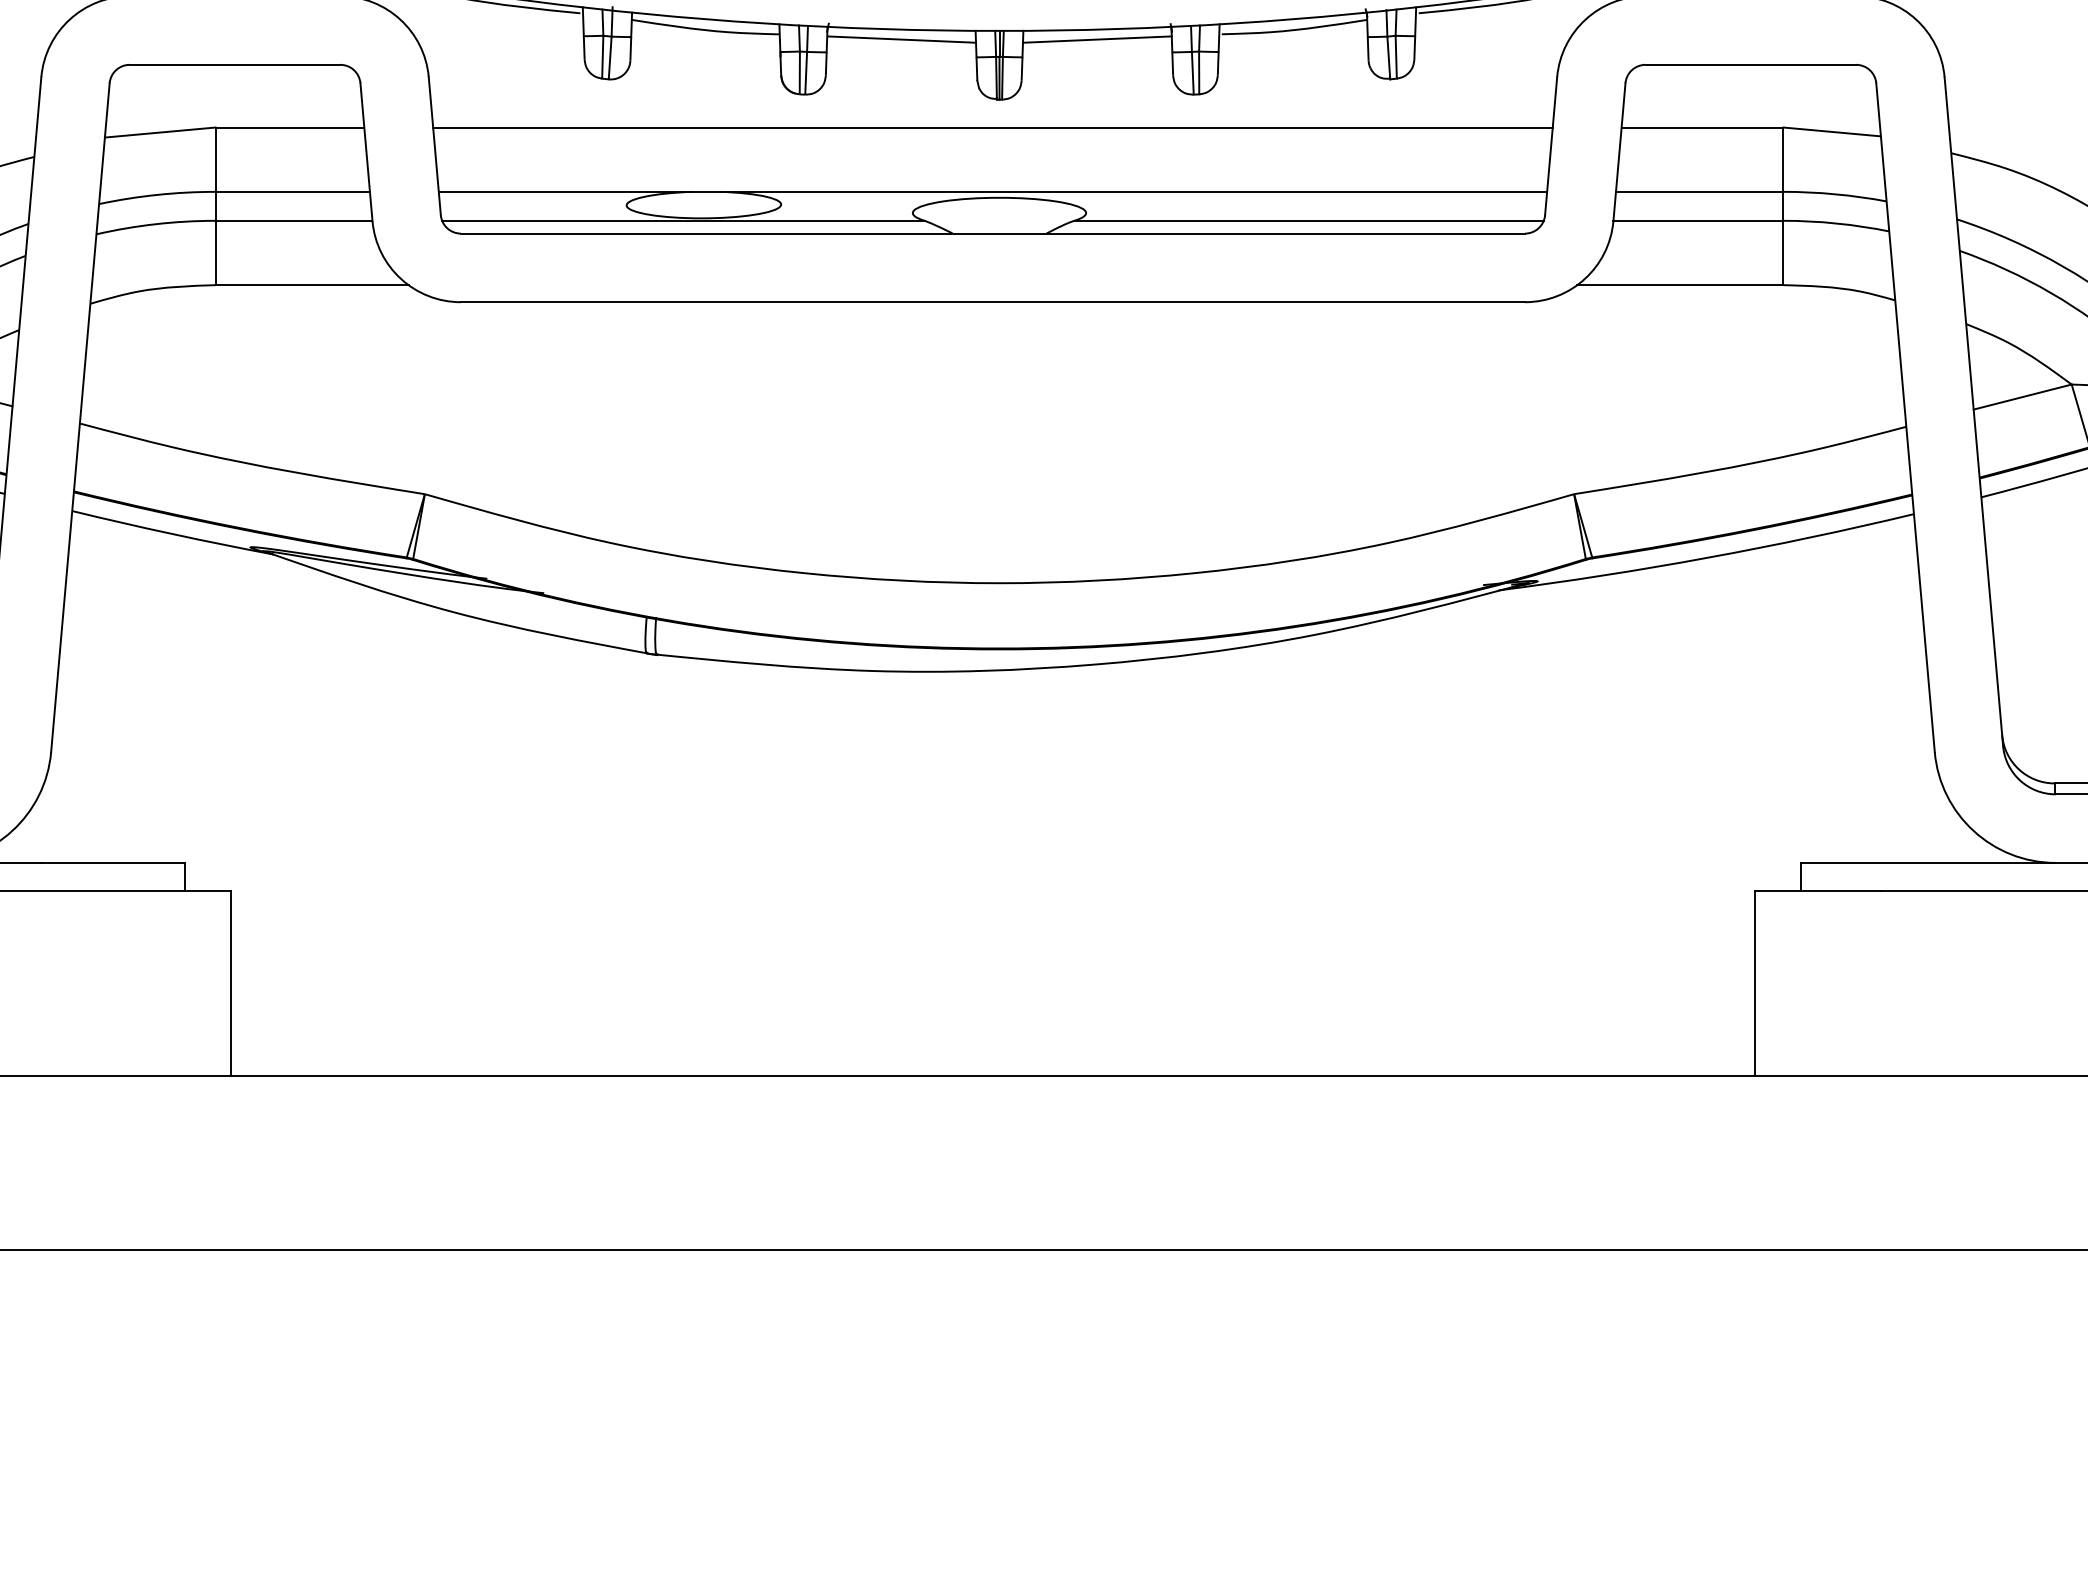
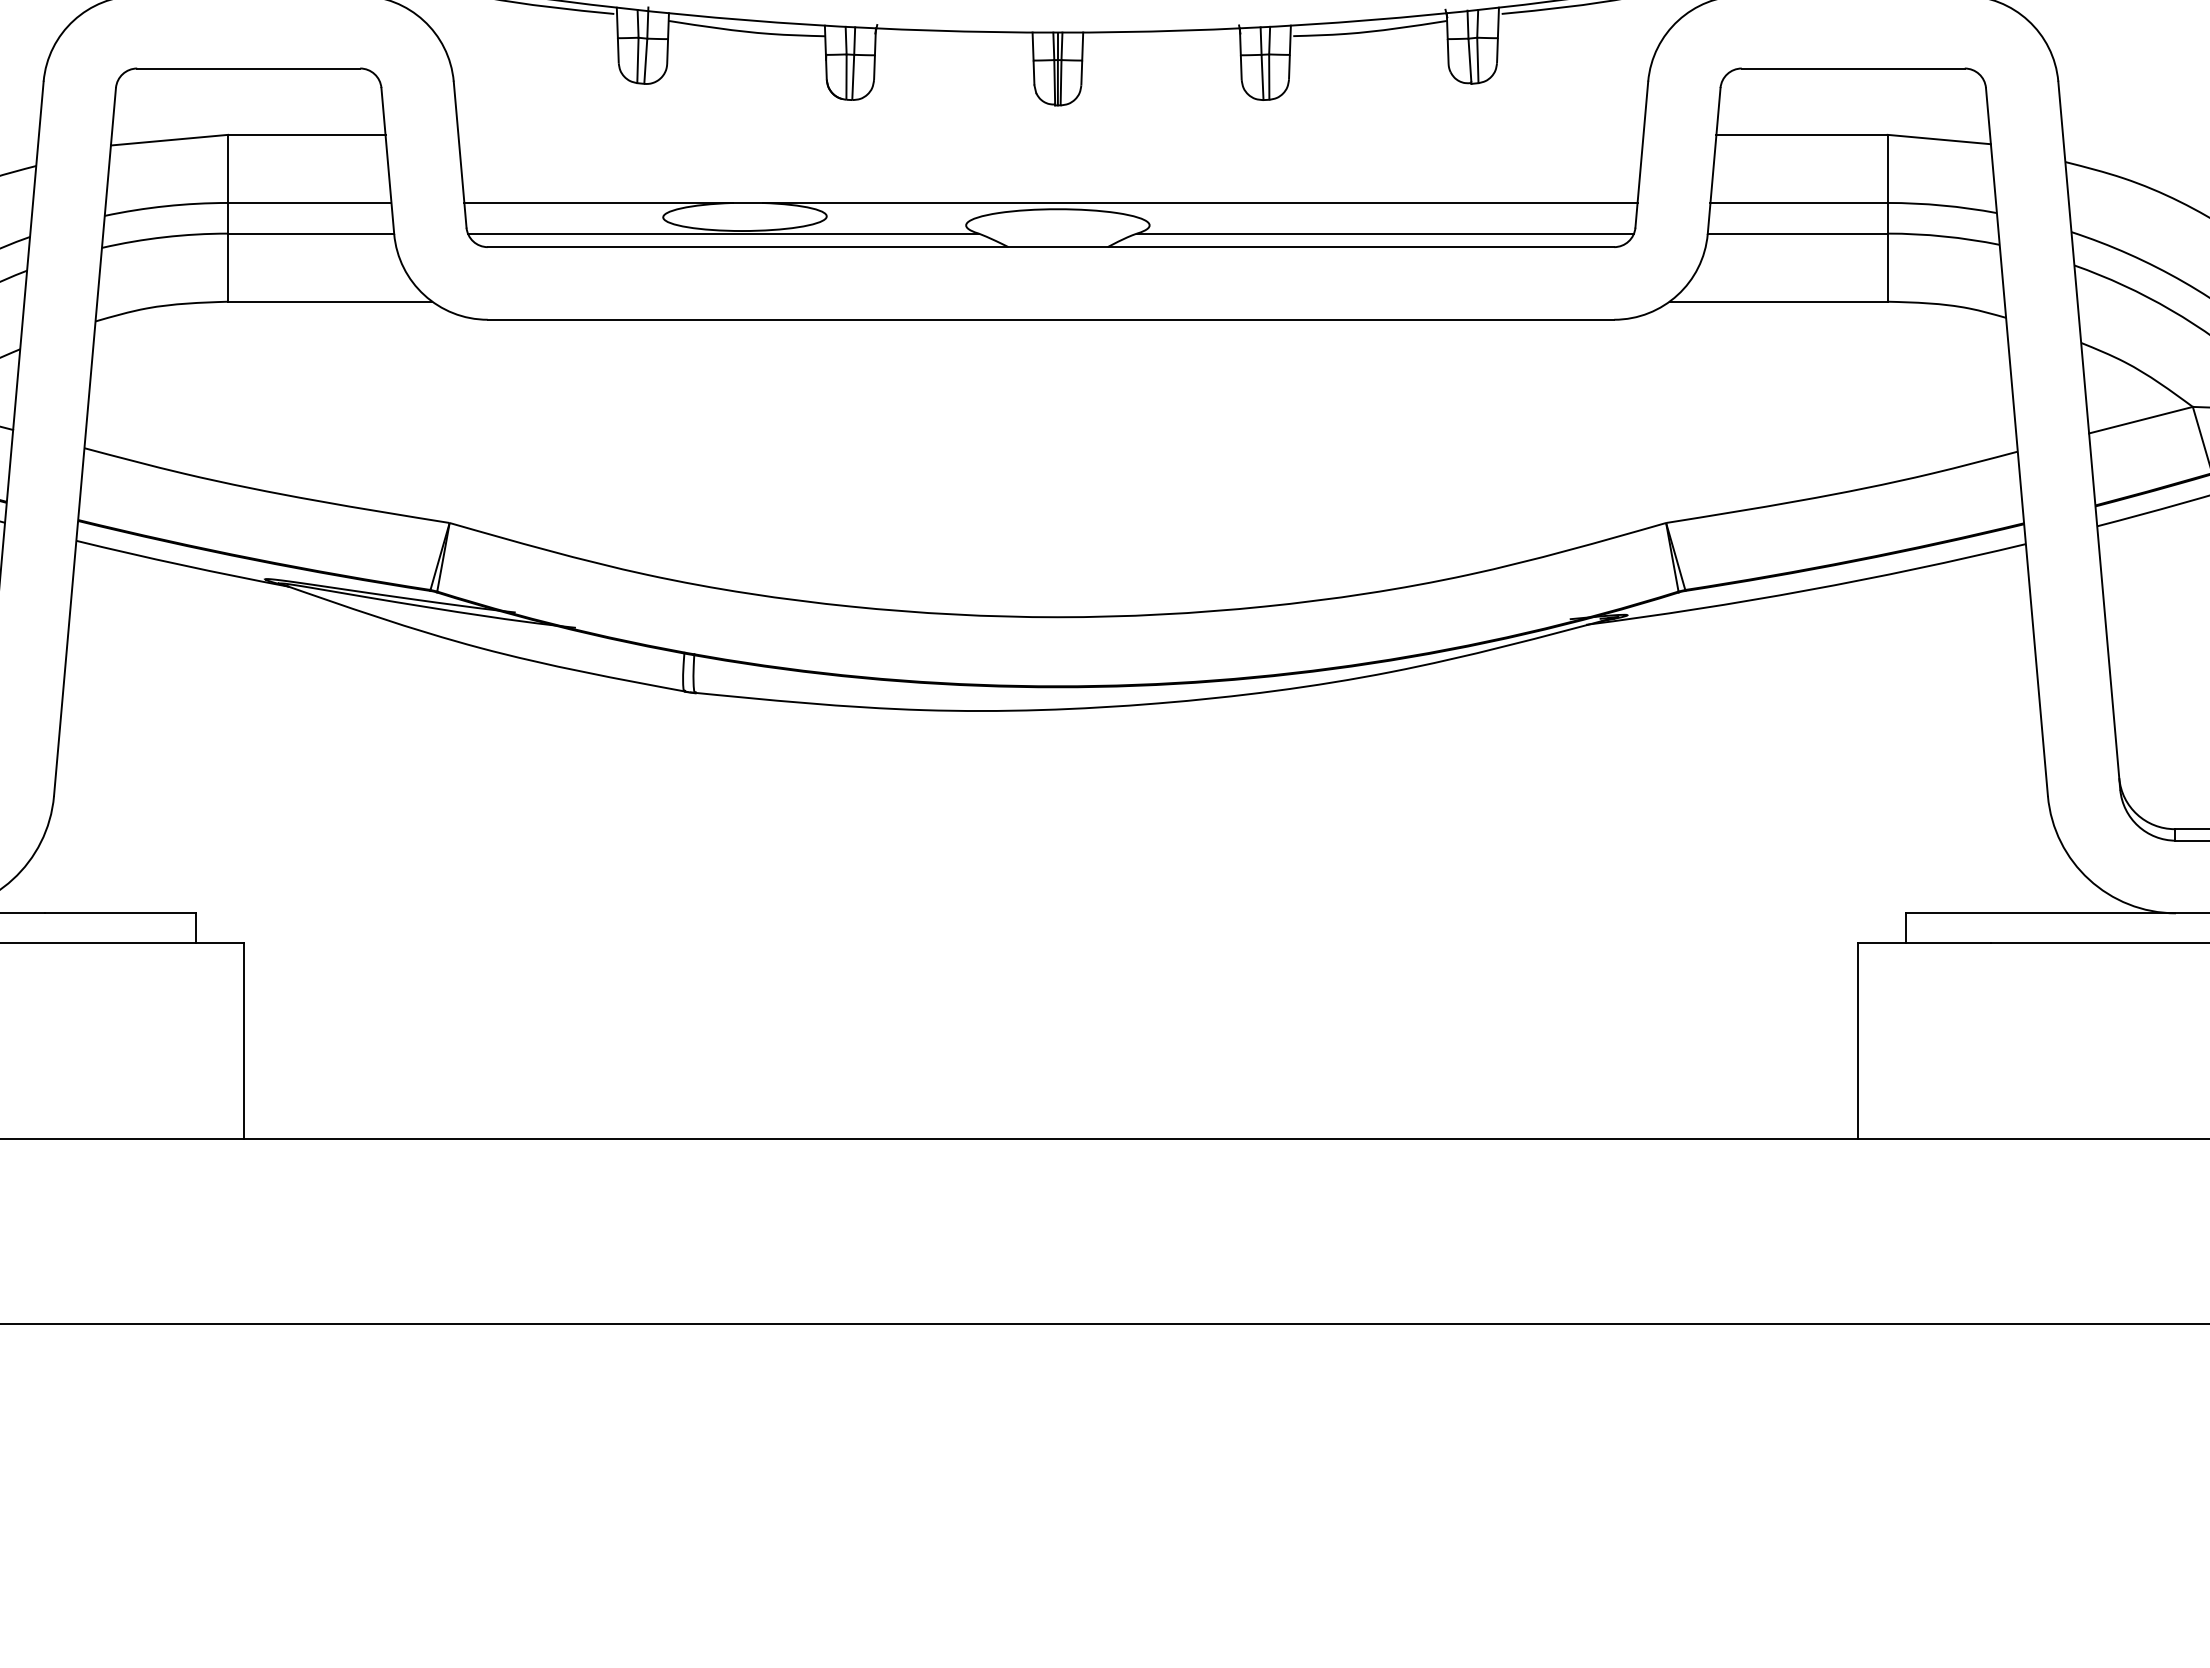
line: (901, 39) -> (954, 41), removed
line: (1097, 39) -> (1161, 41), removed
line: (992, 127) -> (1050, 134), removed

